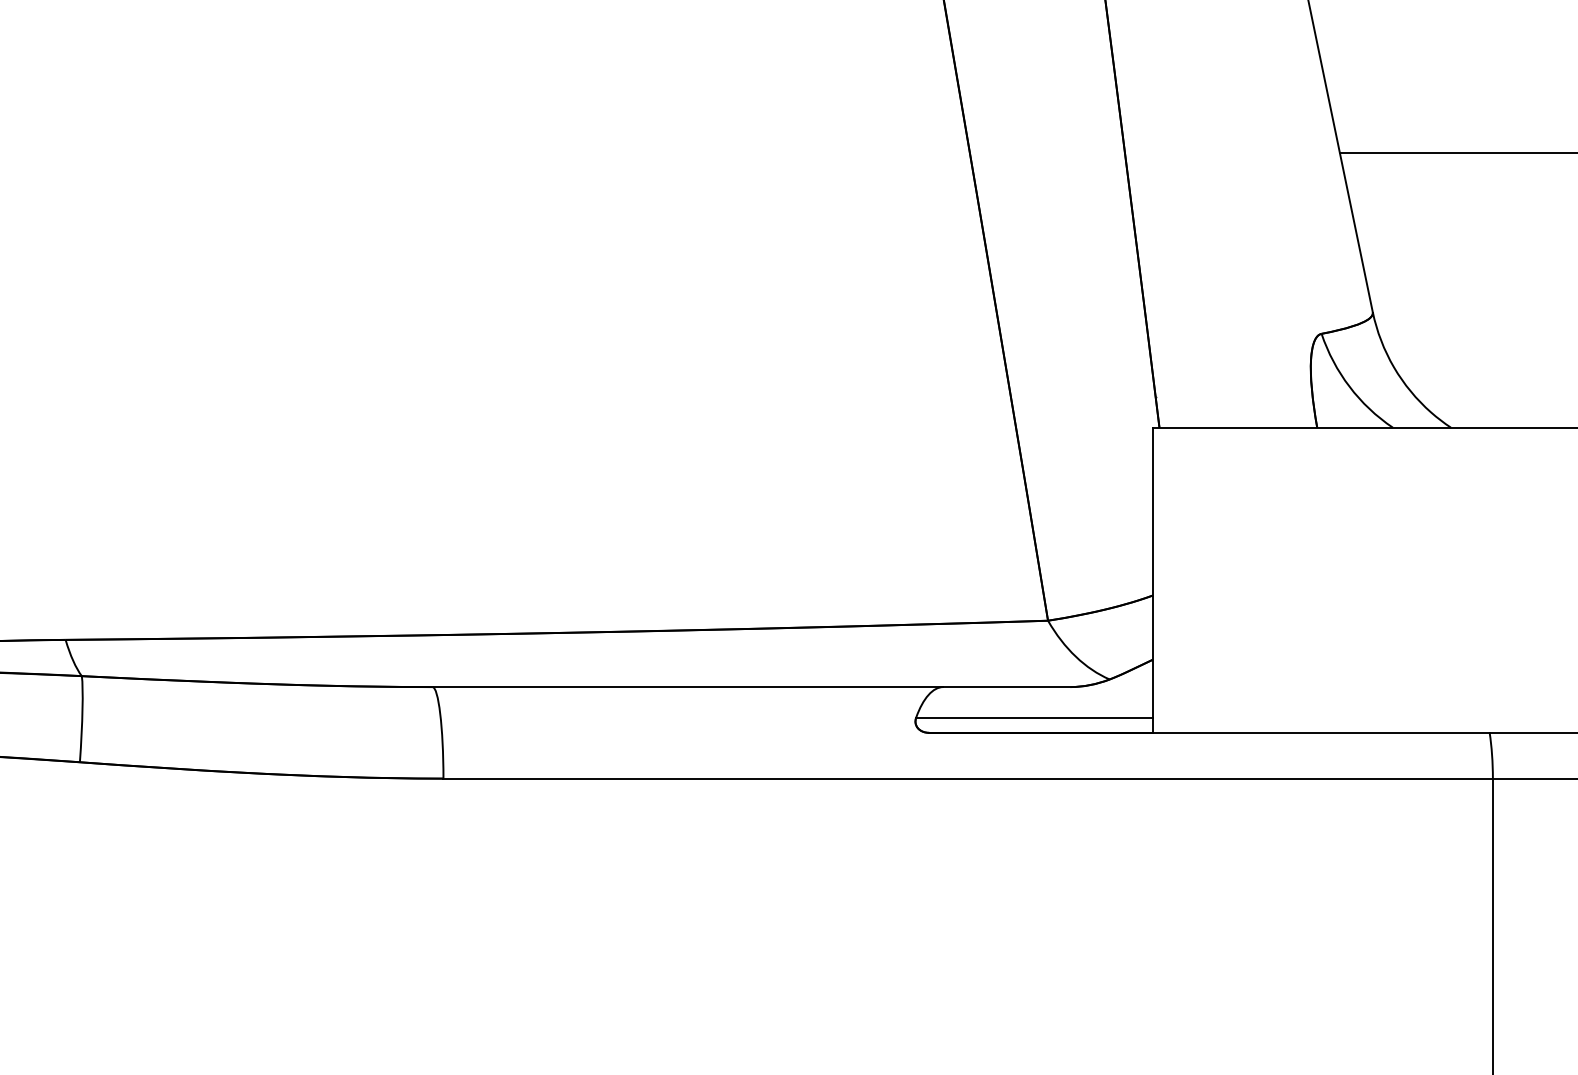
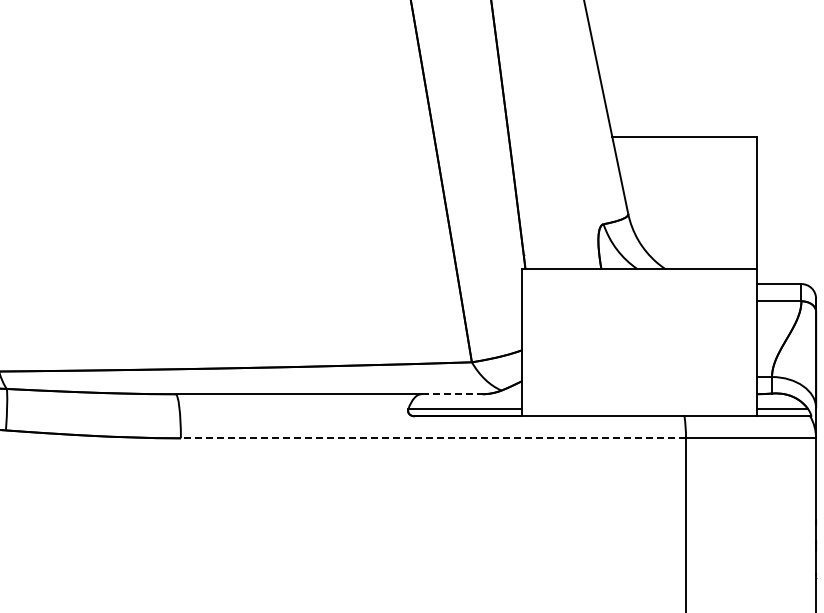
line: (1007, 687) -> (452, 394), solid -> dashed
line: (968, 779) -> (433, 438), solid -> dashed

